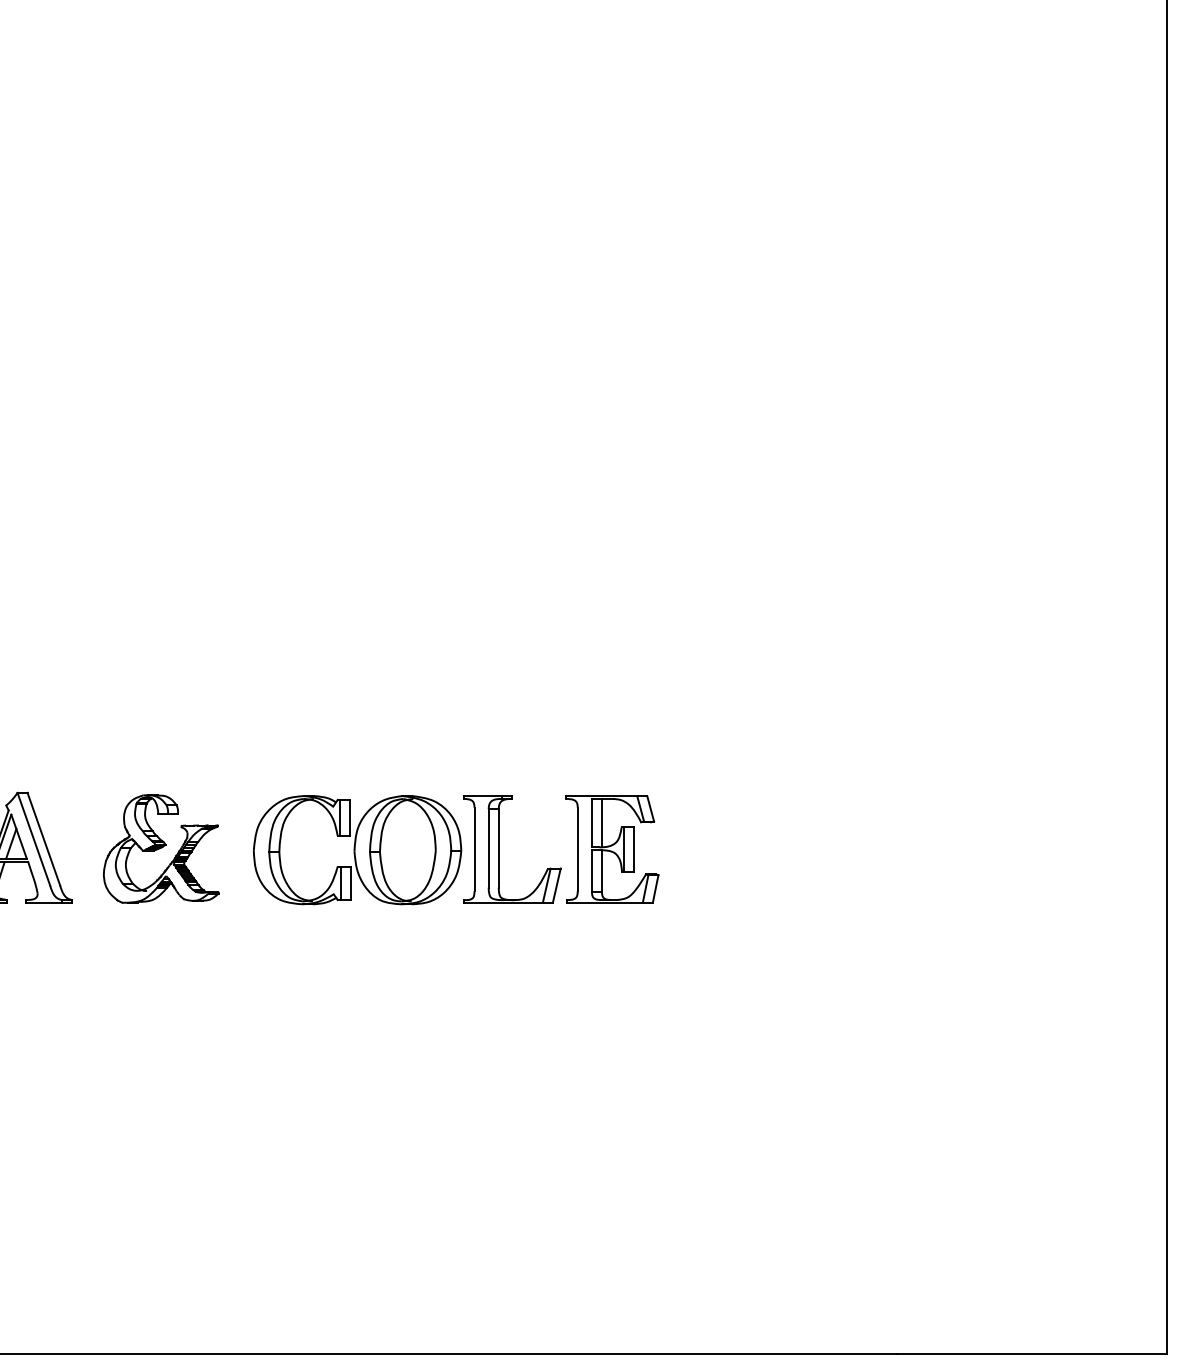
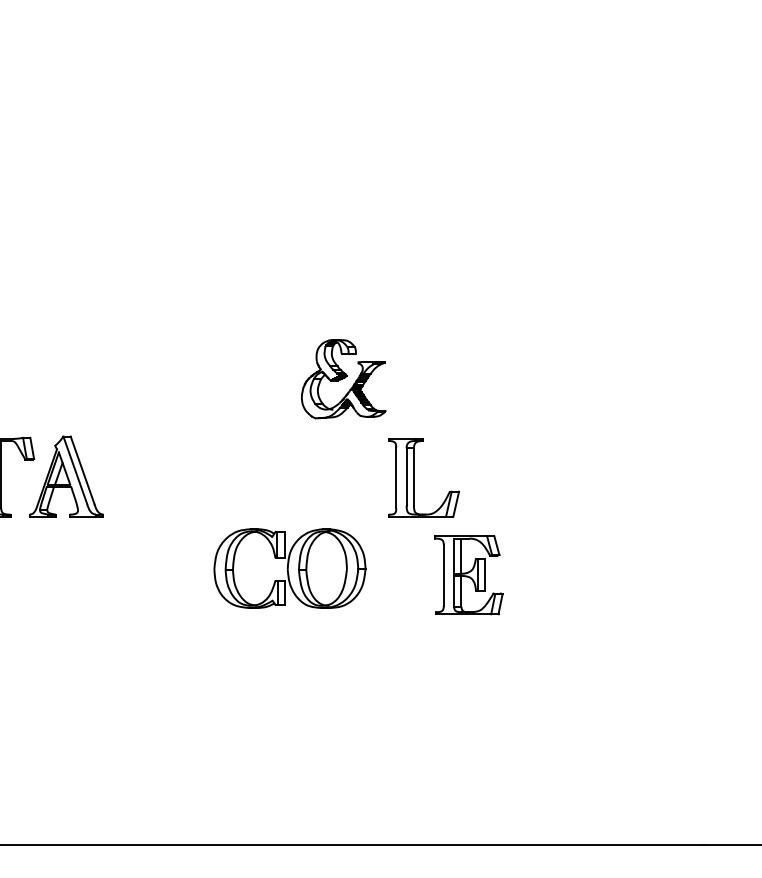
part: (161, 848) -> (343, 378), moved
part: (612, 849) -> (469, 575), moved
part: (357, 850) -> (289, 568), moved

